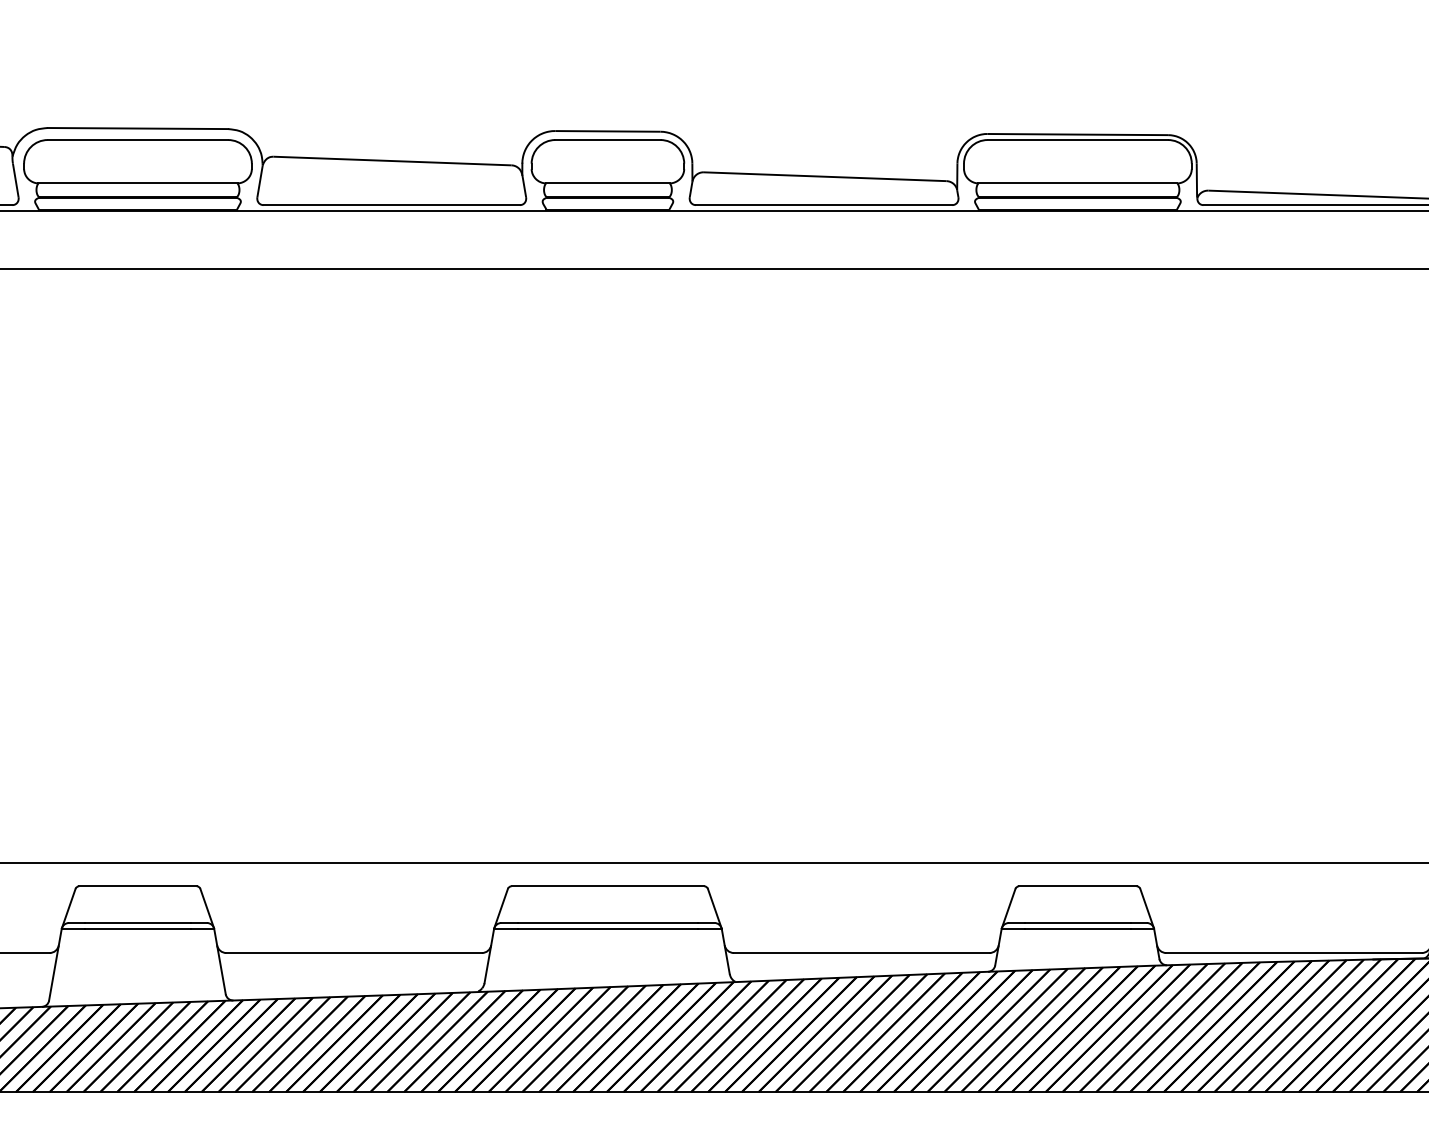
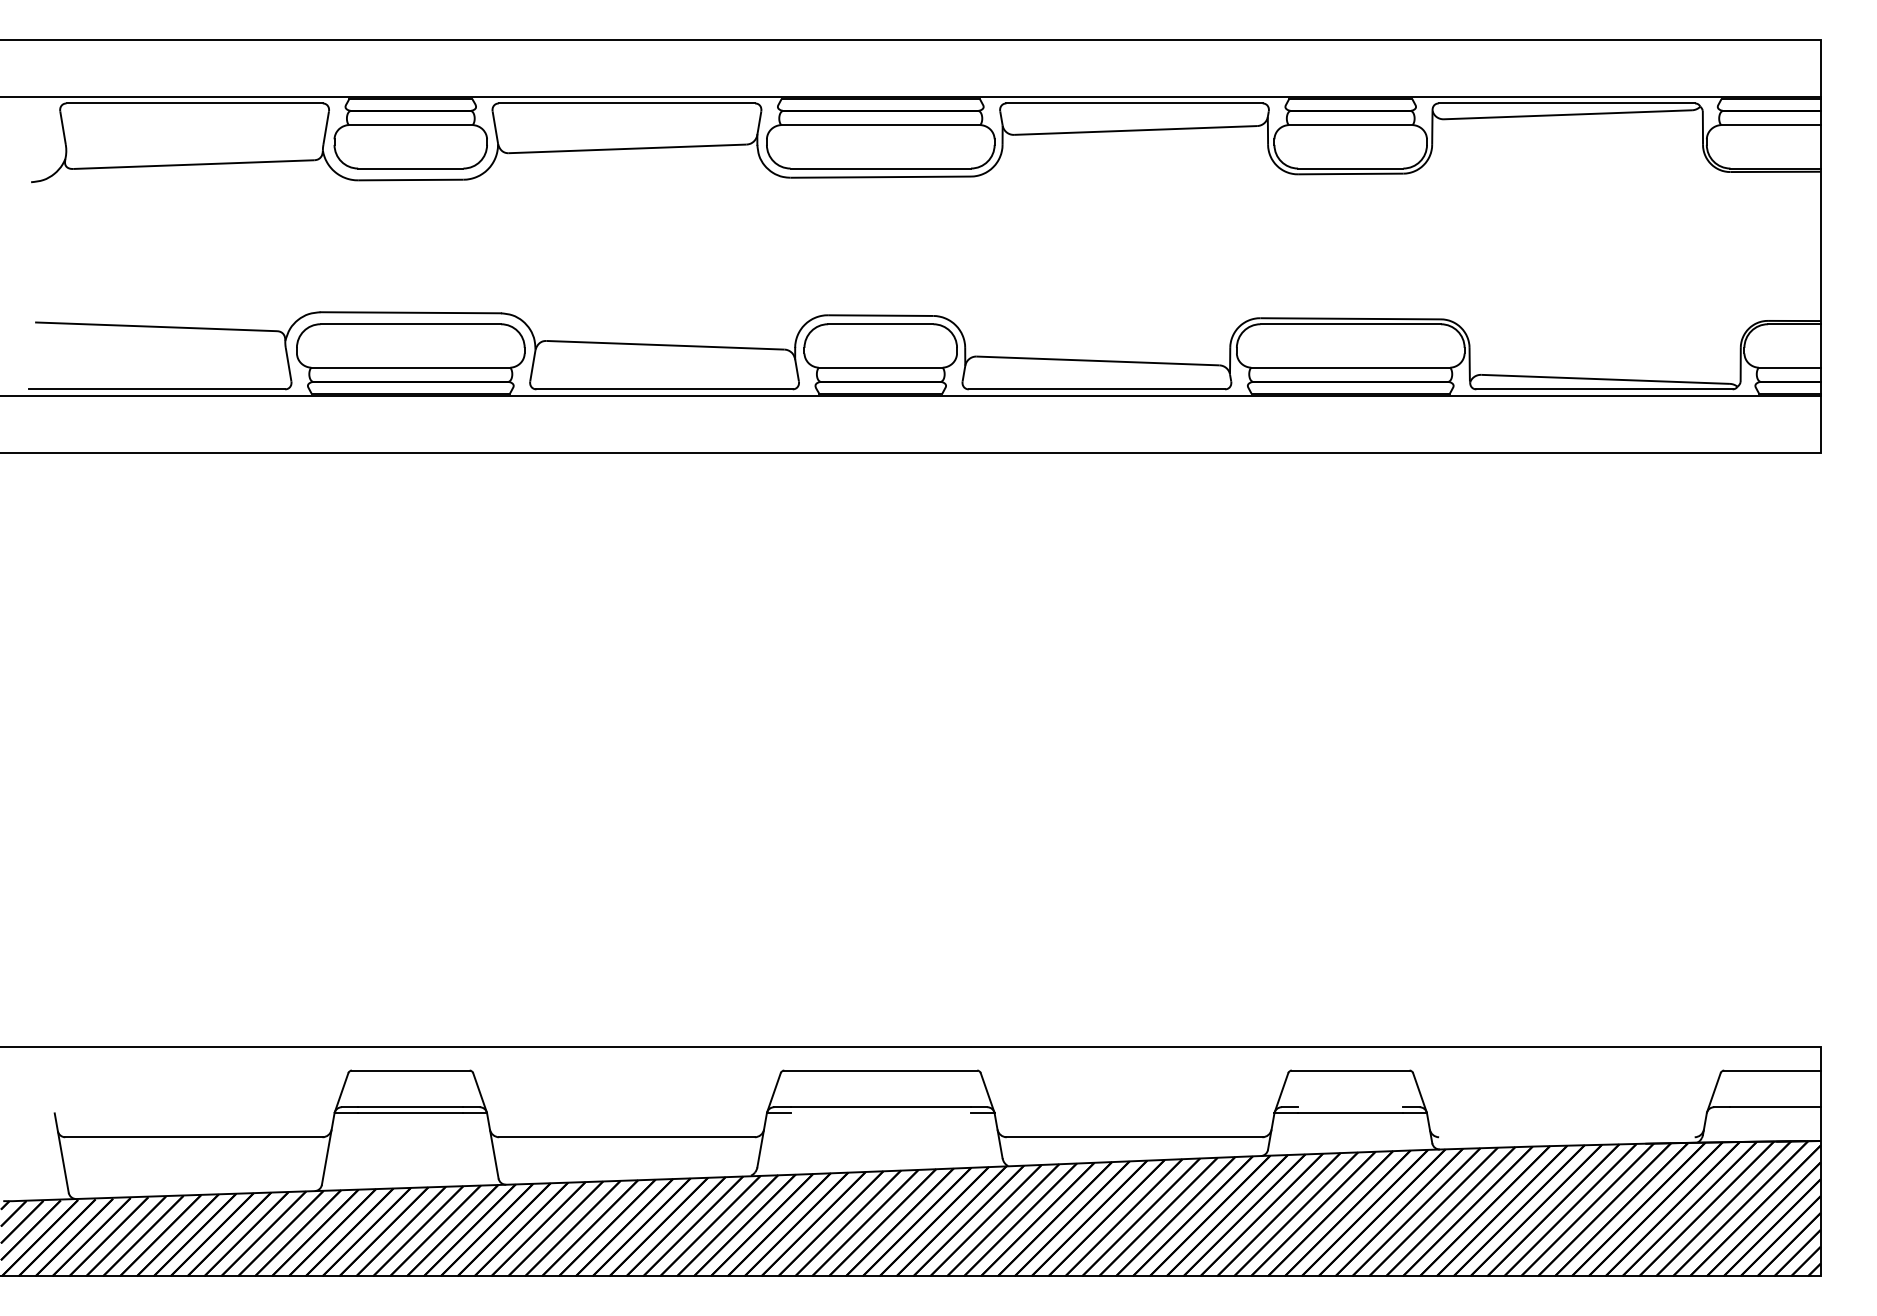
line: (1077, 923) -> (1350, 1107), removed
line: (607, 929) -> (880, 1113), removed
line: (1293, 953) -> (1566, 1137), removed

